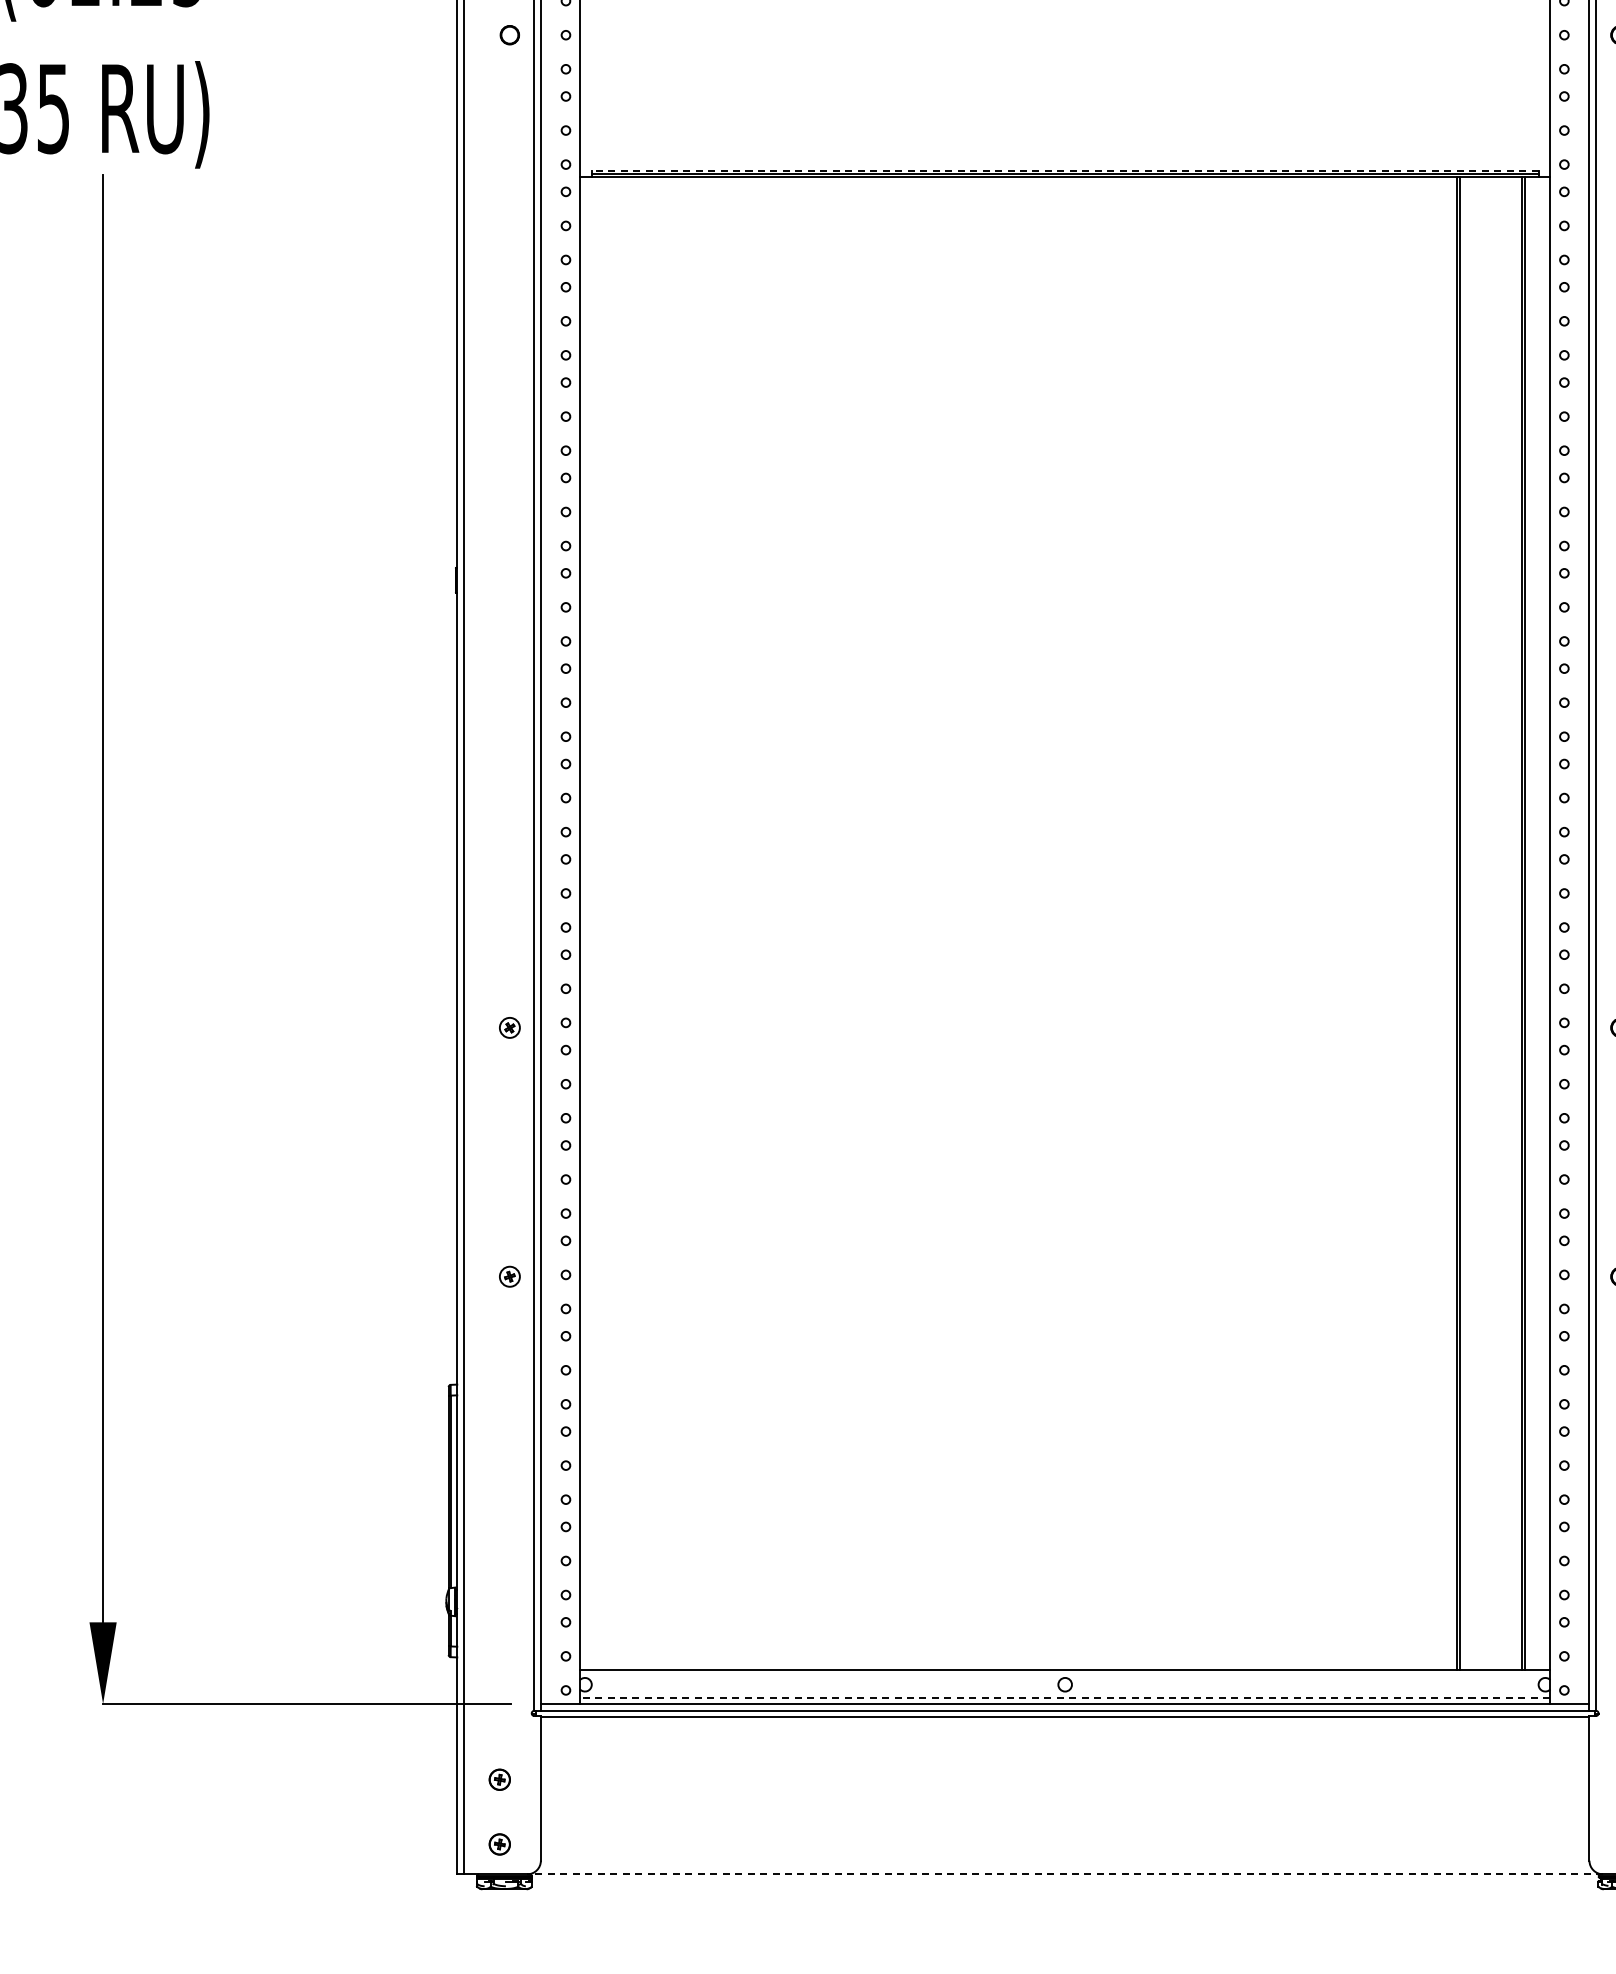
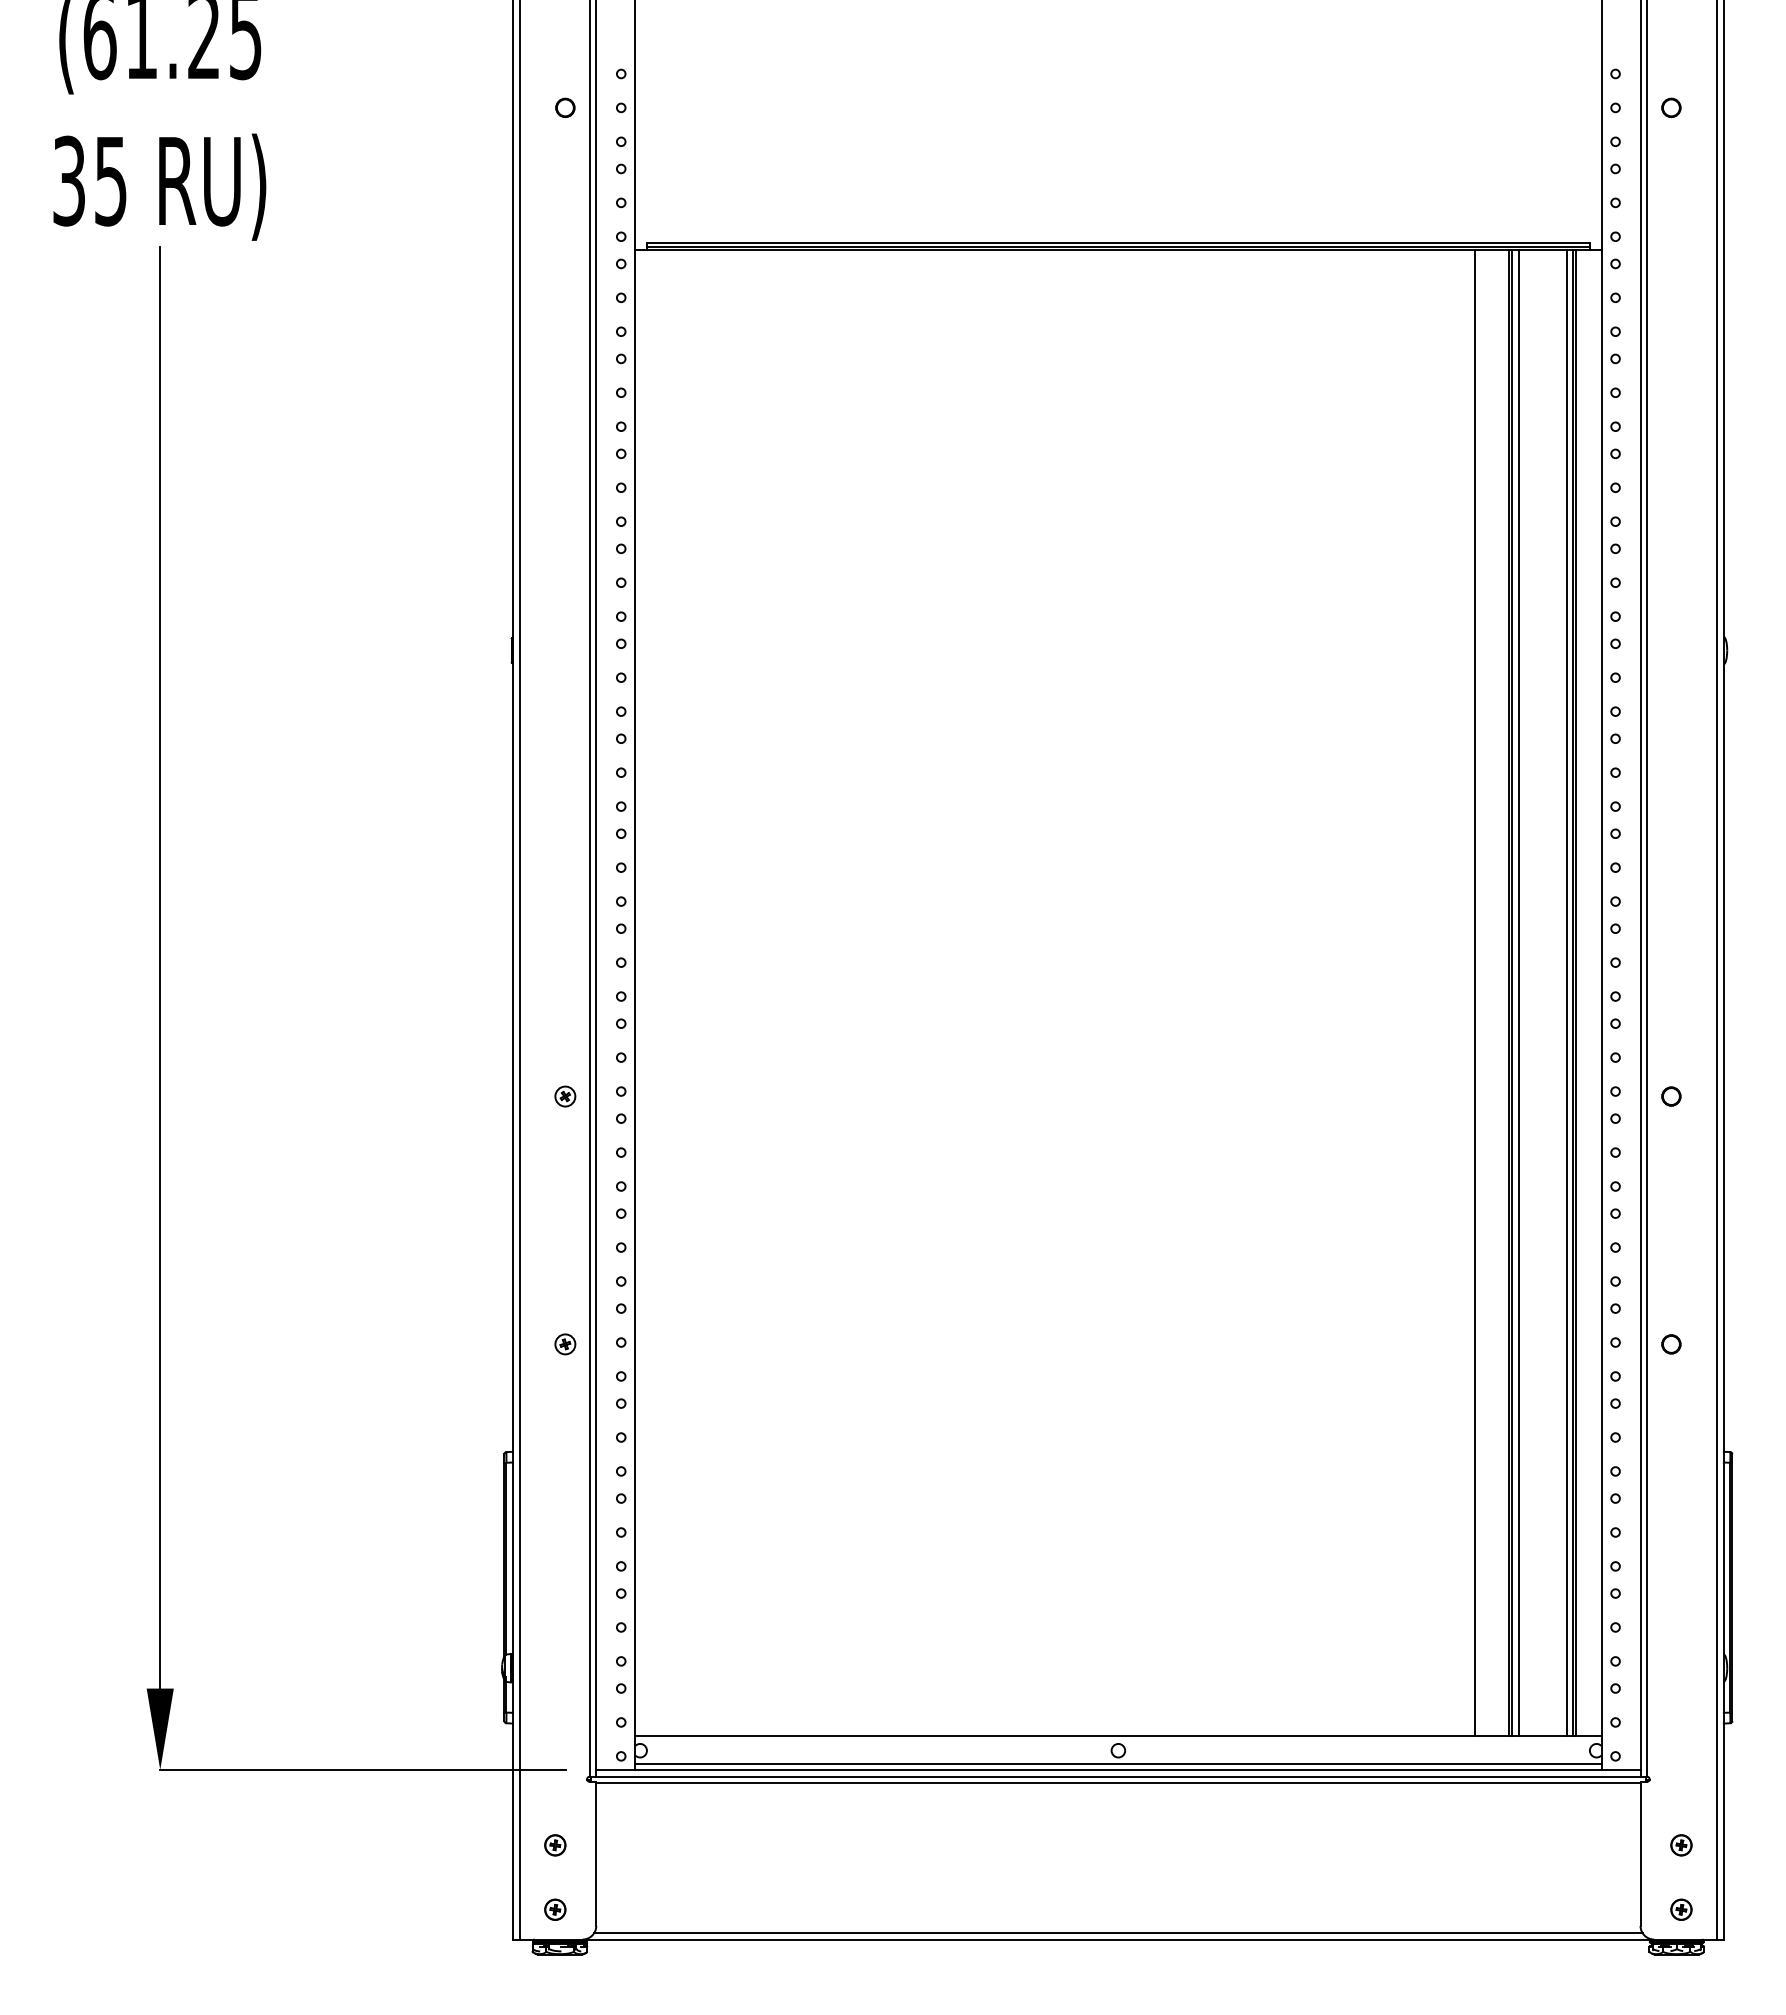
line: (1064, 170) -> (1117, 242), dashed -> solid
line: (1422, 923) -> (1474, 992), added
line: (1466, 923) -> (1518, 992), added
line: (1515, 923) -> (1566, 992), added
line: (1064, 1697) -> (1117, 1763), dashed -> solid
line: (1065, 1867) -> (1118, 1932), added
line: (1065, 1874) -> (1118, 1939), dashed -> solid

